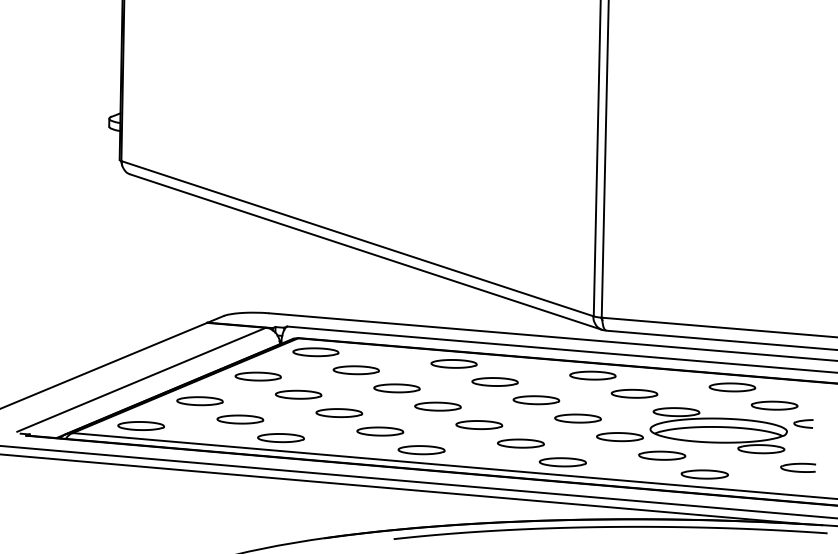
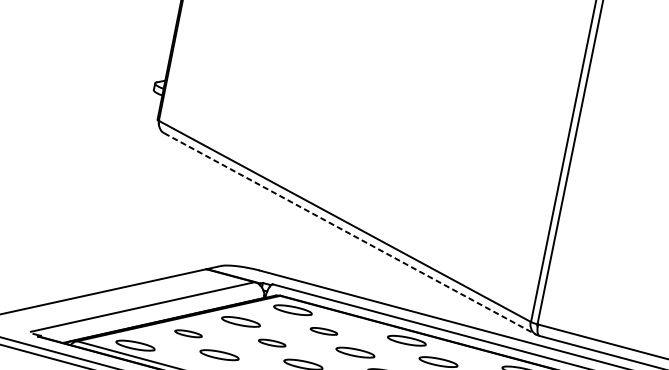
line: (366, 252) -> (350, 234), solid -> dashed
part: (355, 370) -> (323, 331), size x0.7
part: (298, 394) -> (272, 342), size x0.7
part: (199, 401) -> (188, 333), size x0.7

